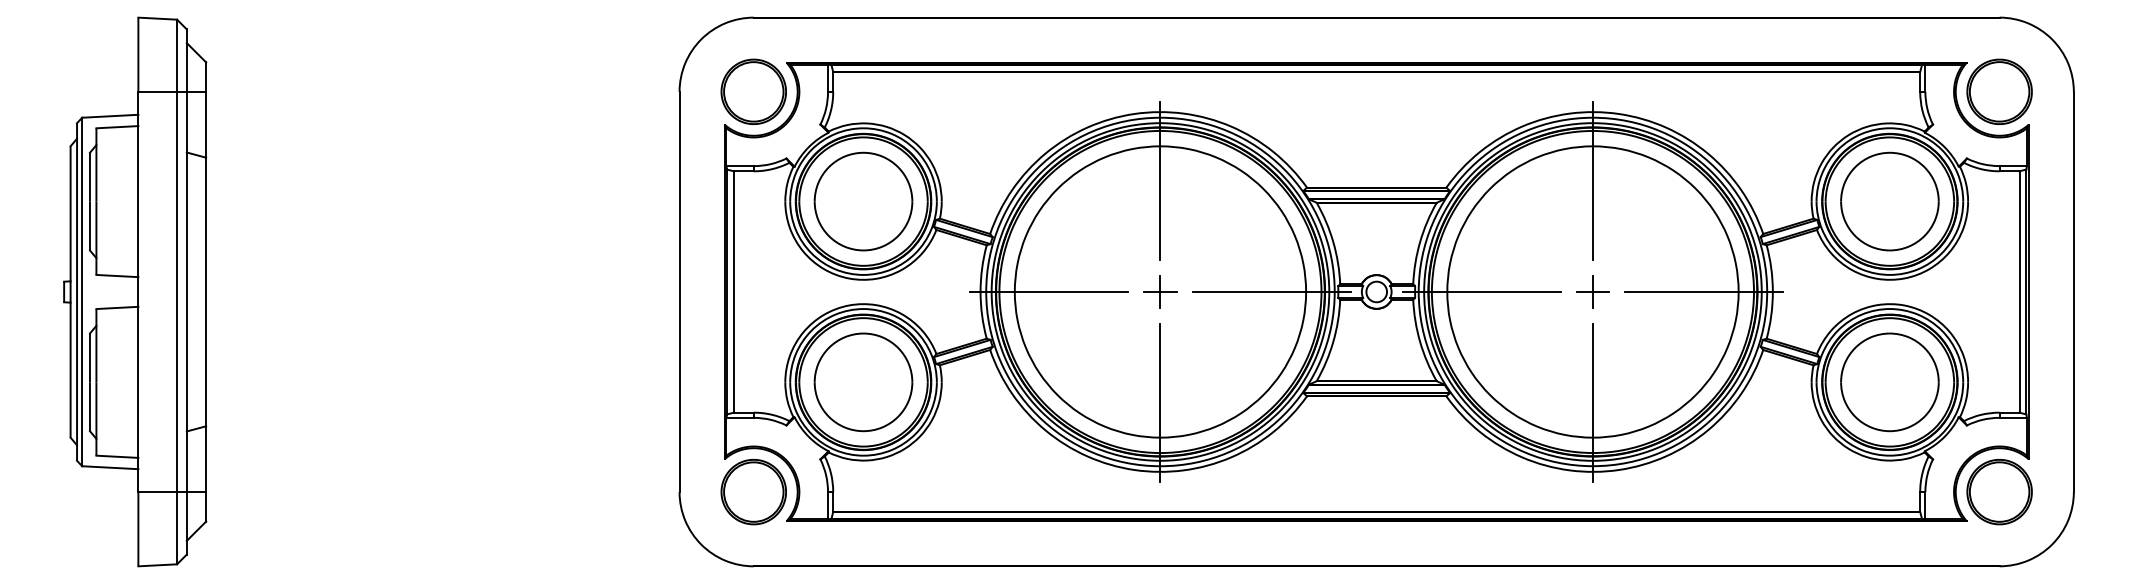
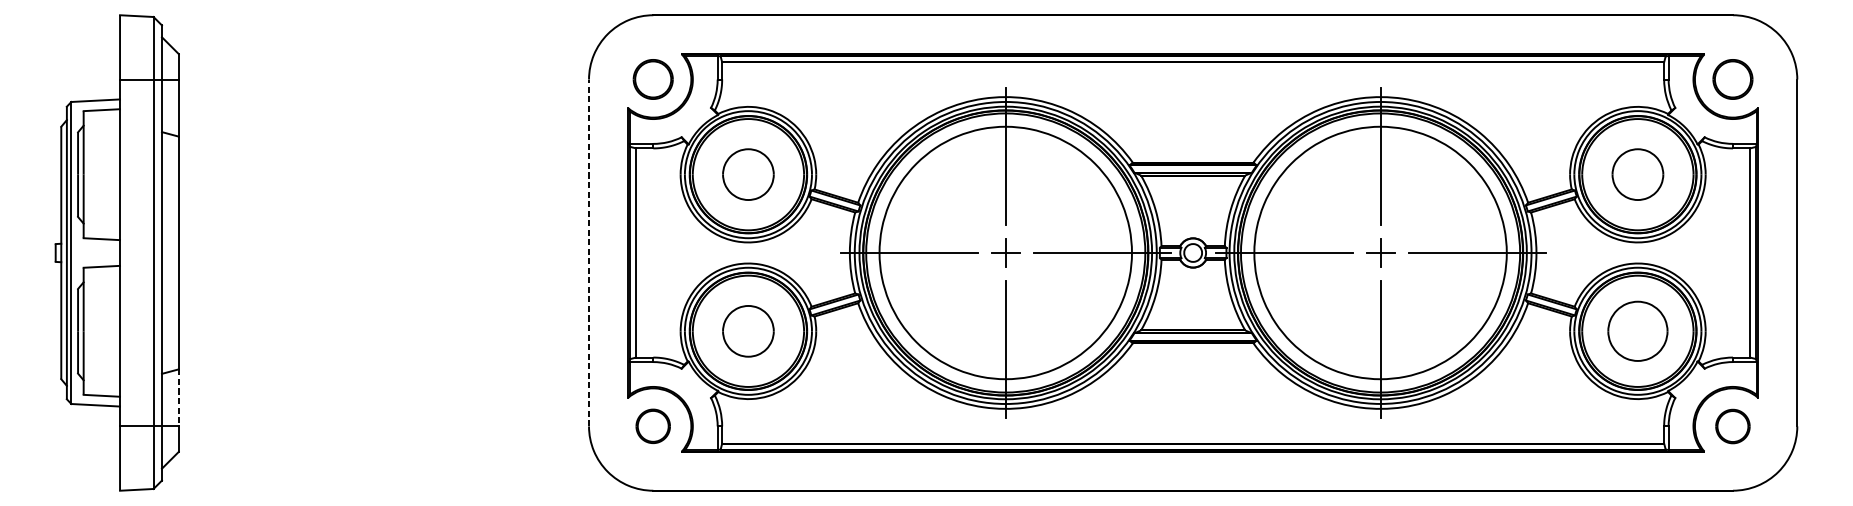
part: (753, 91) -> (653, 79), size x0.7
part: (1999, 91) -> (1732, 79), size x0.7
part: (863, 201) -> (748, 174), size x0.6
part: (1889, 201) -> (1637, 174), size x0.6
line: (679, 291) -> (588, 252), solid -> dashed
part: (863, 382) -> (748, 331), size x0.6
part: (1889, 382) -> (1637, 331), size x0.7
line: (206, 459) -> (179, 398), solid -> dashed
part: (753, 491) -> (653, 425), size x0.6
part: (1999, 492) -> (1732, 426), size x0.6

